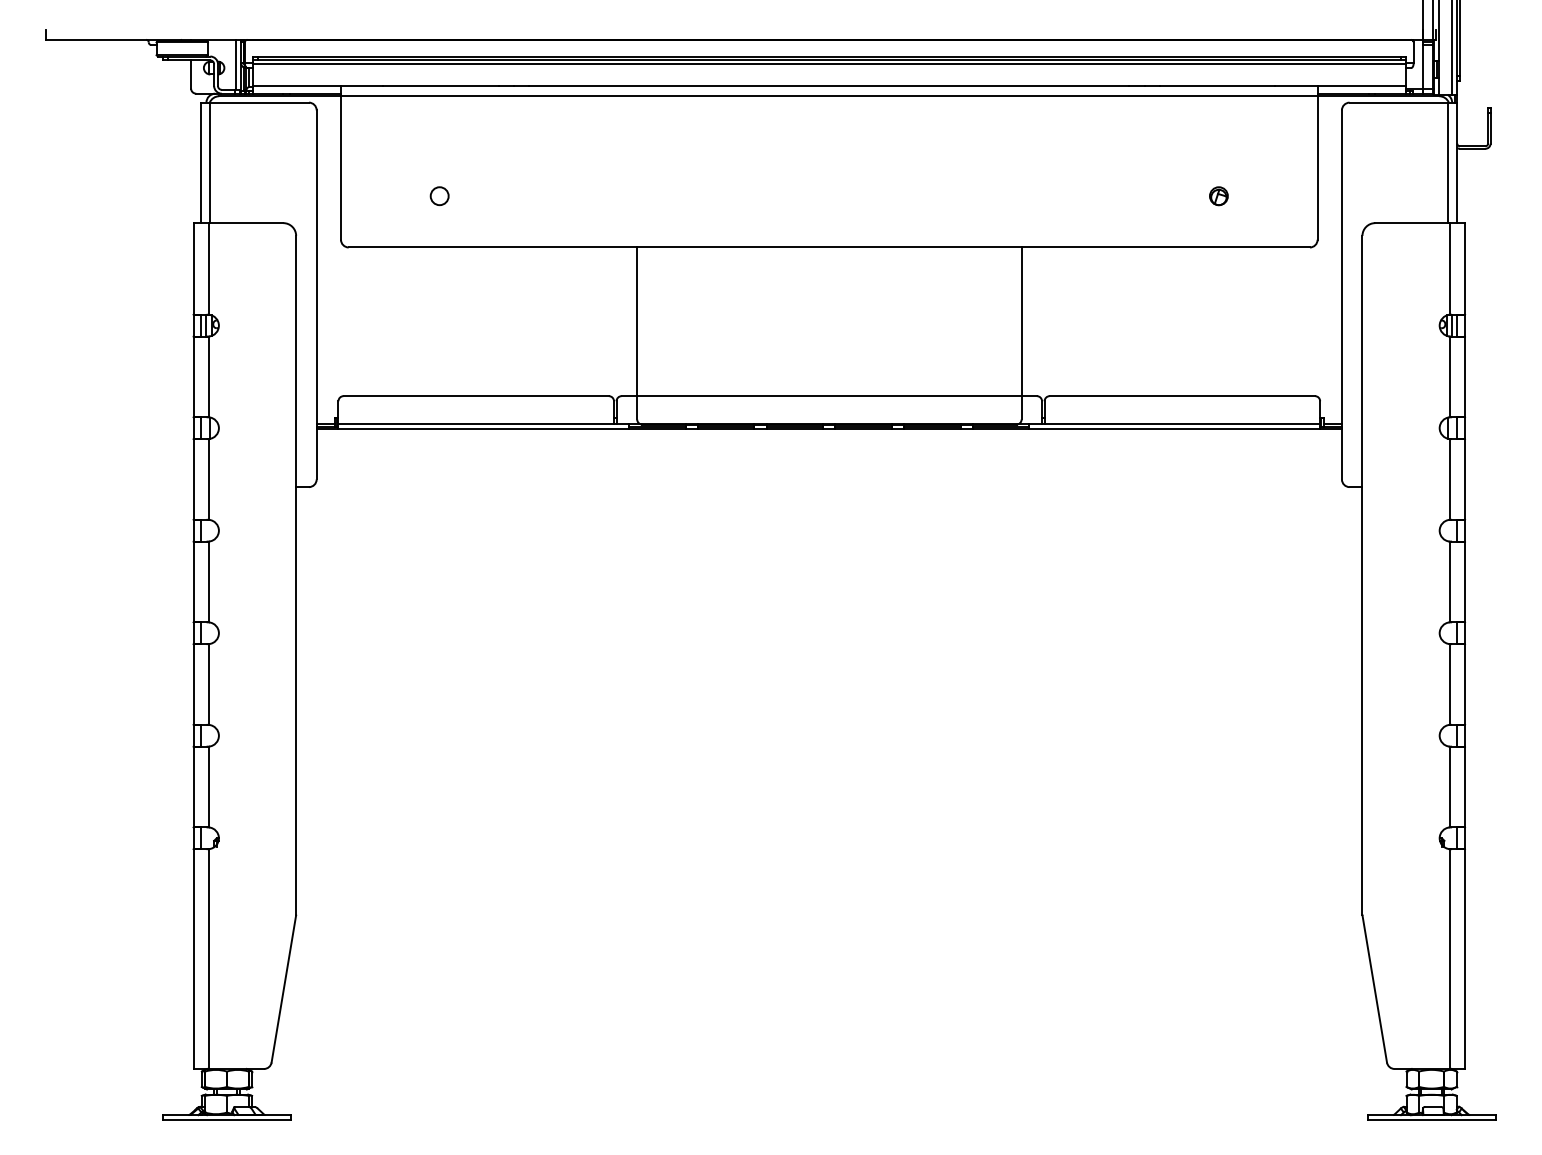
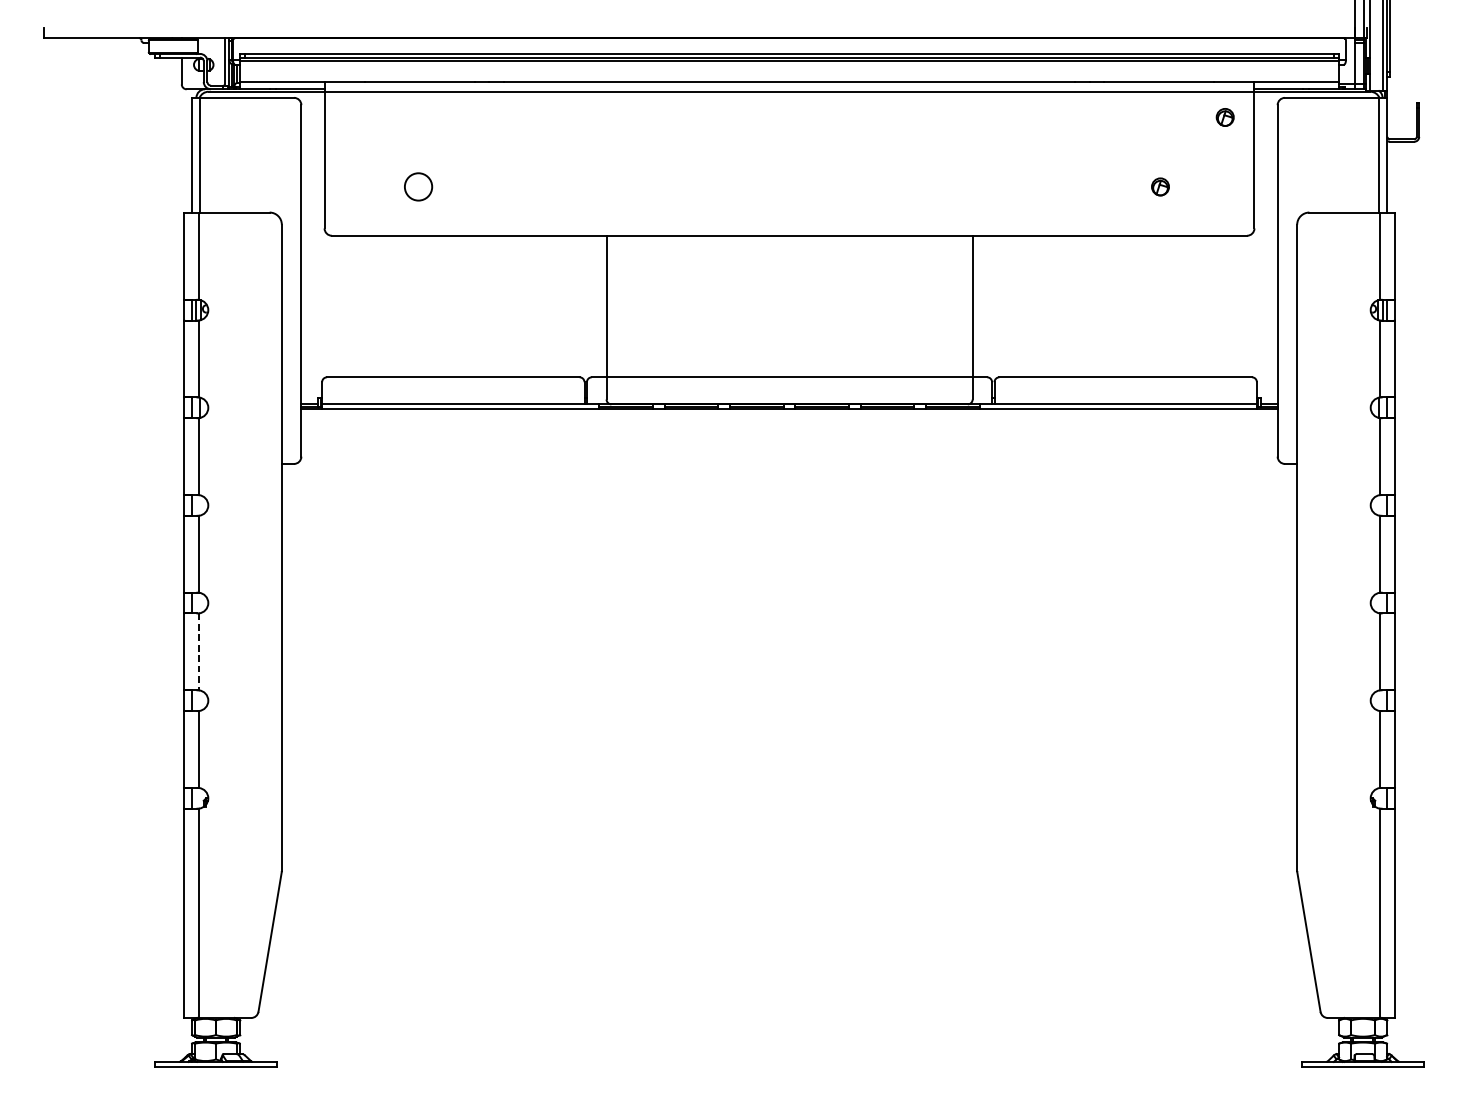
part: (1286, 123) -> (1224, 117), added
circle: (439, 196) -> (418, 187), size x1.6
line: (209, 685) -> (199, 652), solid -> dashed

